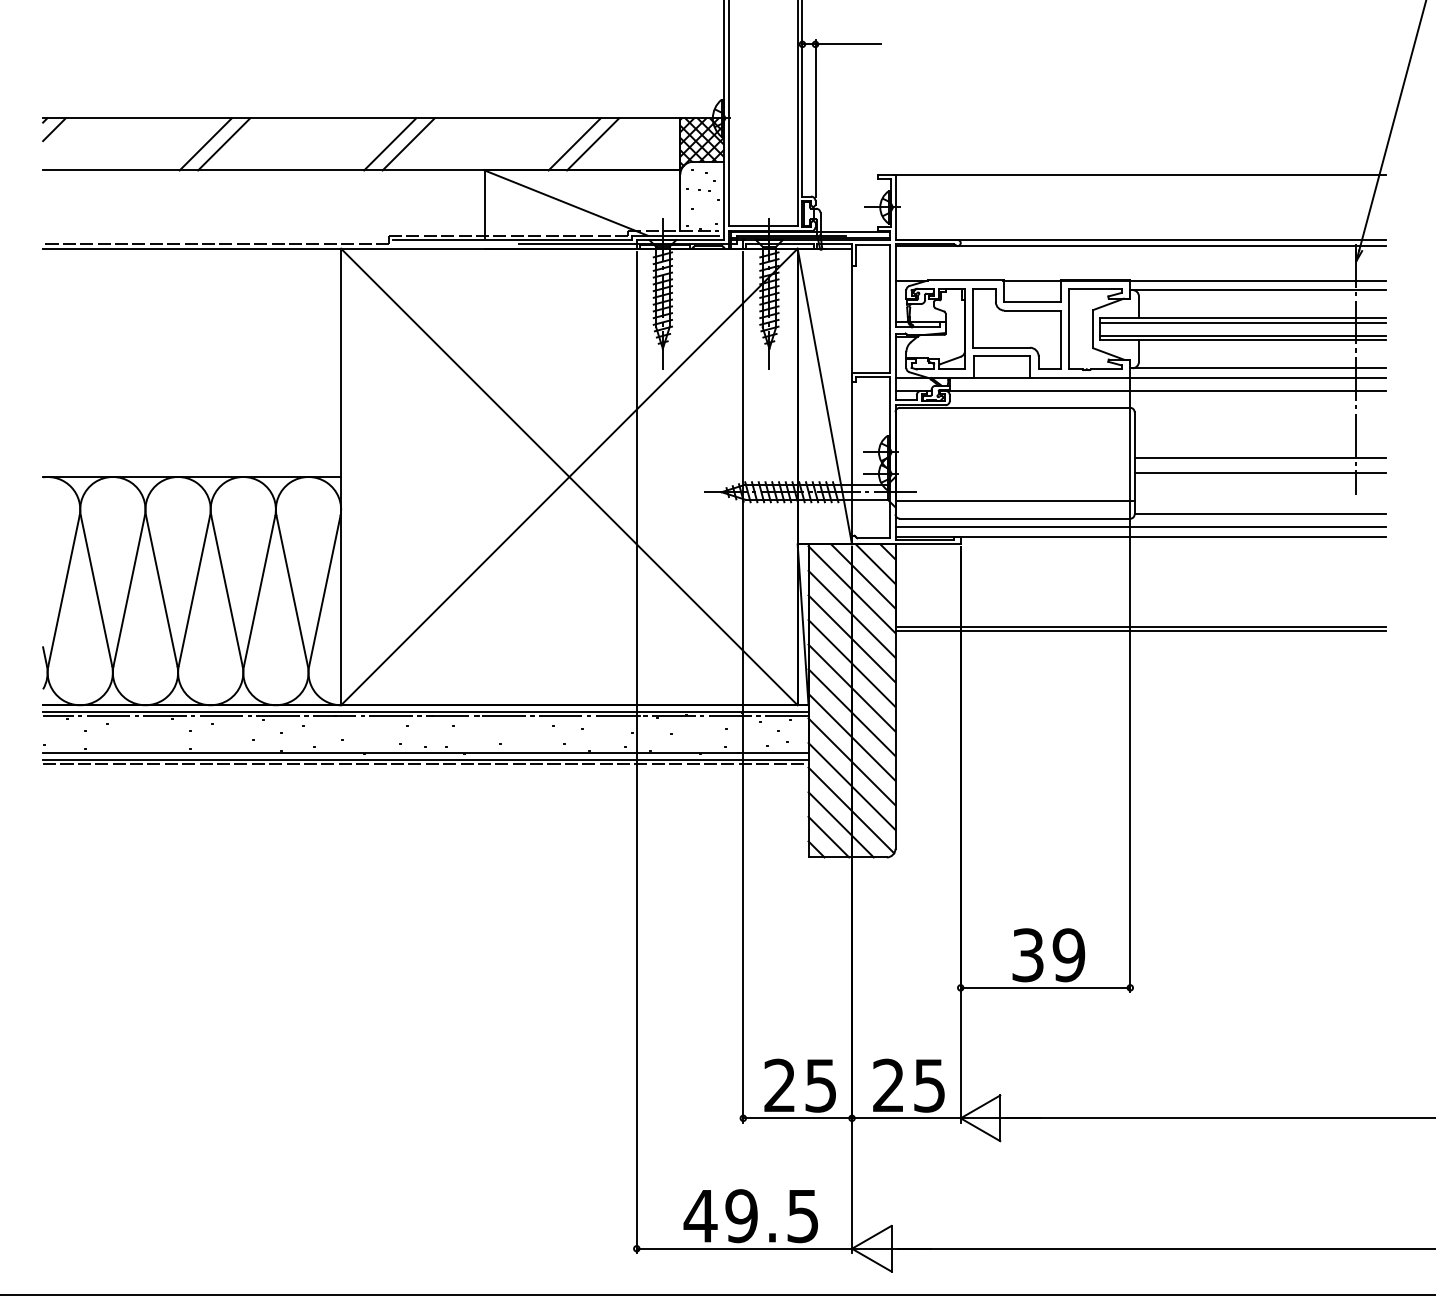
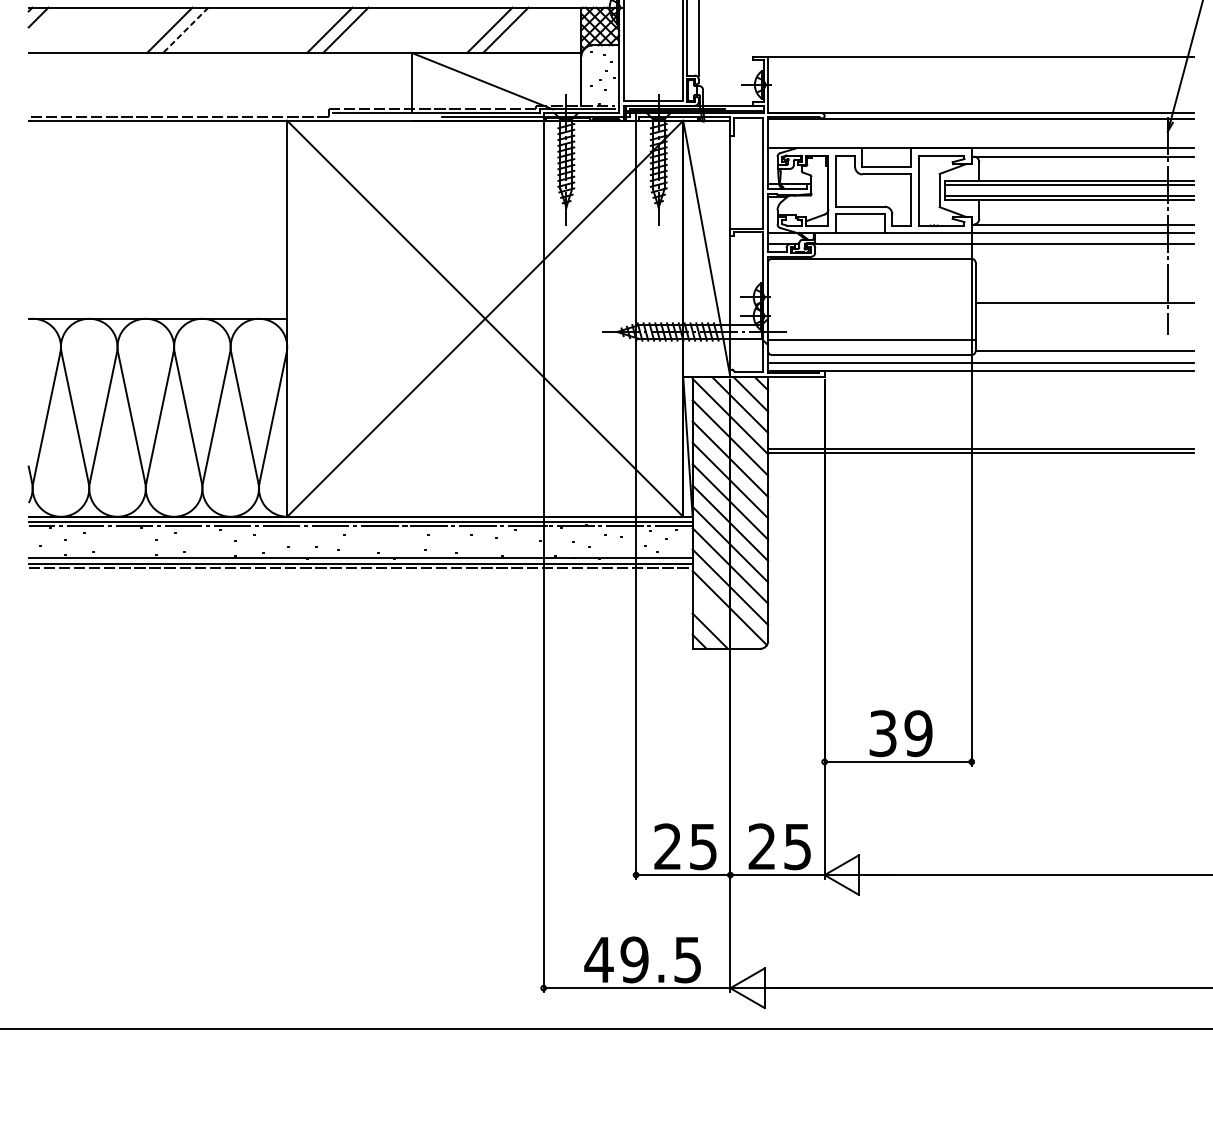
line: (224, 144) -> (186, 30), solid -> dashed
line: (1260, 473) -> (1084, 315), removed
line: (840, 824) -> (720, 620), removed

